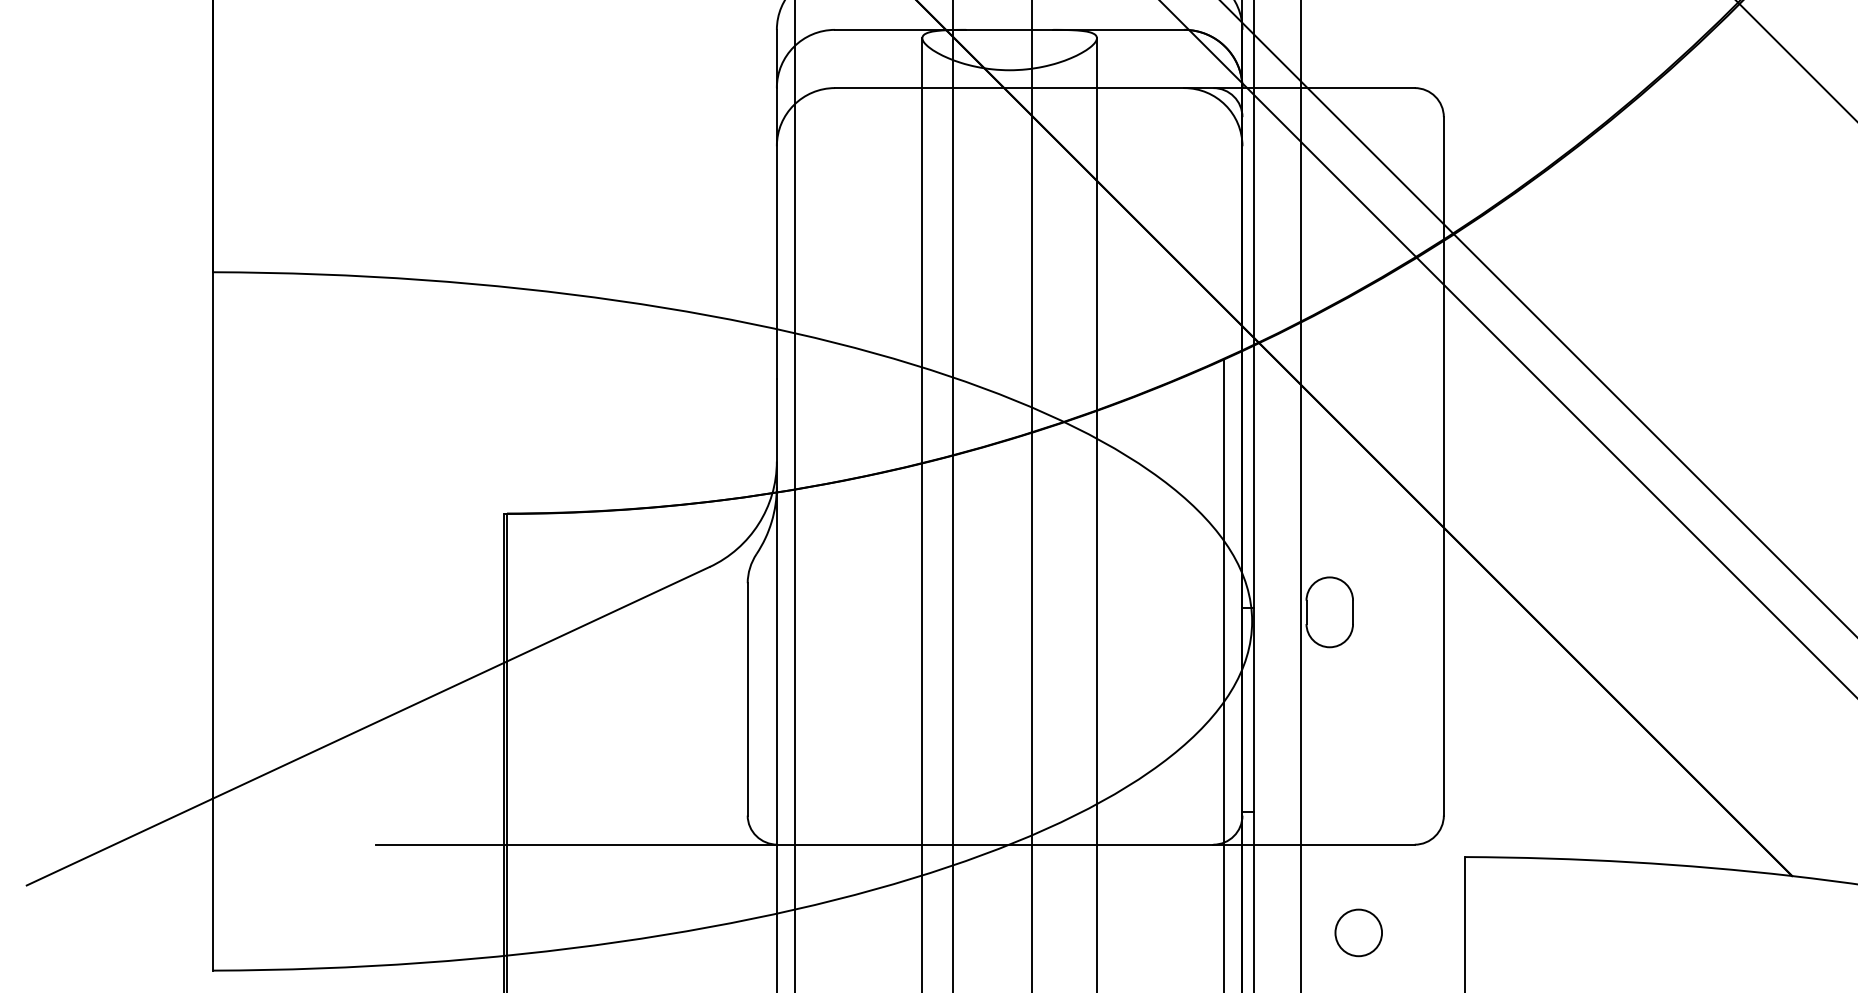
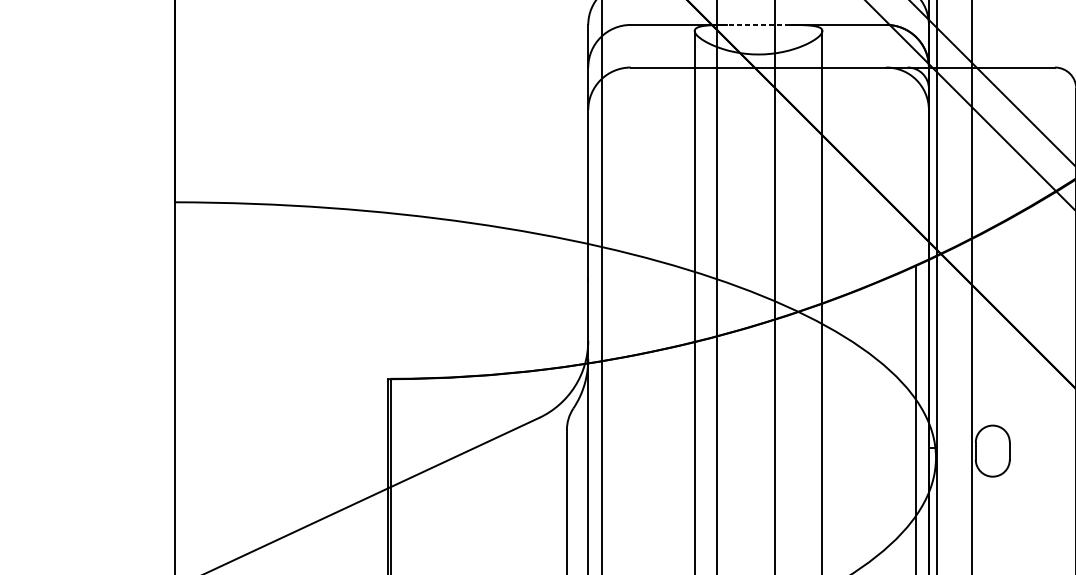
line: (1009, 29) -> (758, 24), solid -> dashed

